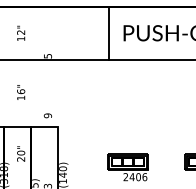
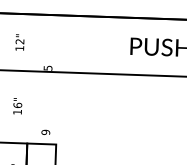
line: (108, 32) -> (114, 44), removed

